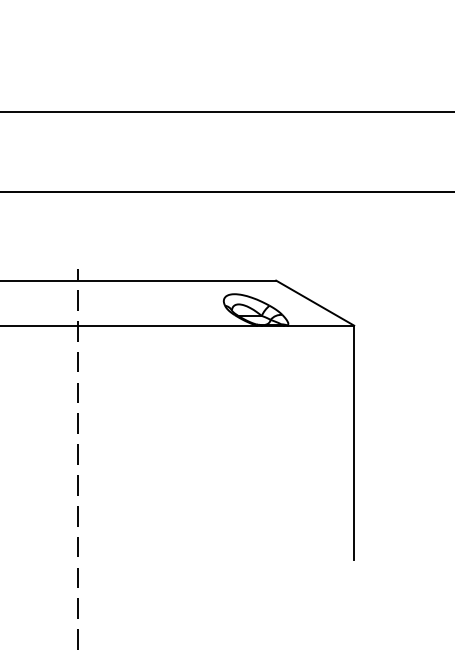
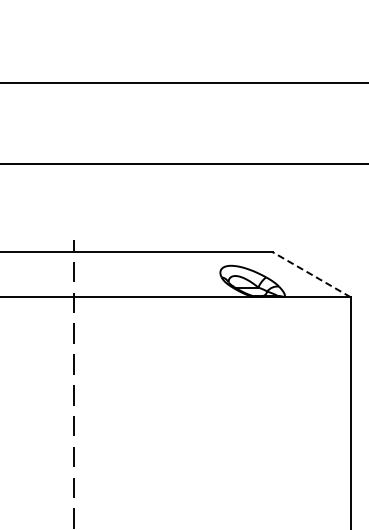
line: (314, 302) -> (311, 274), solid -> dashed

